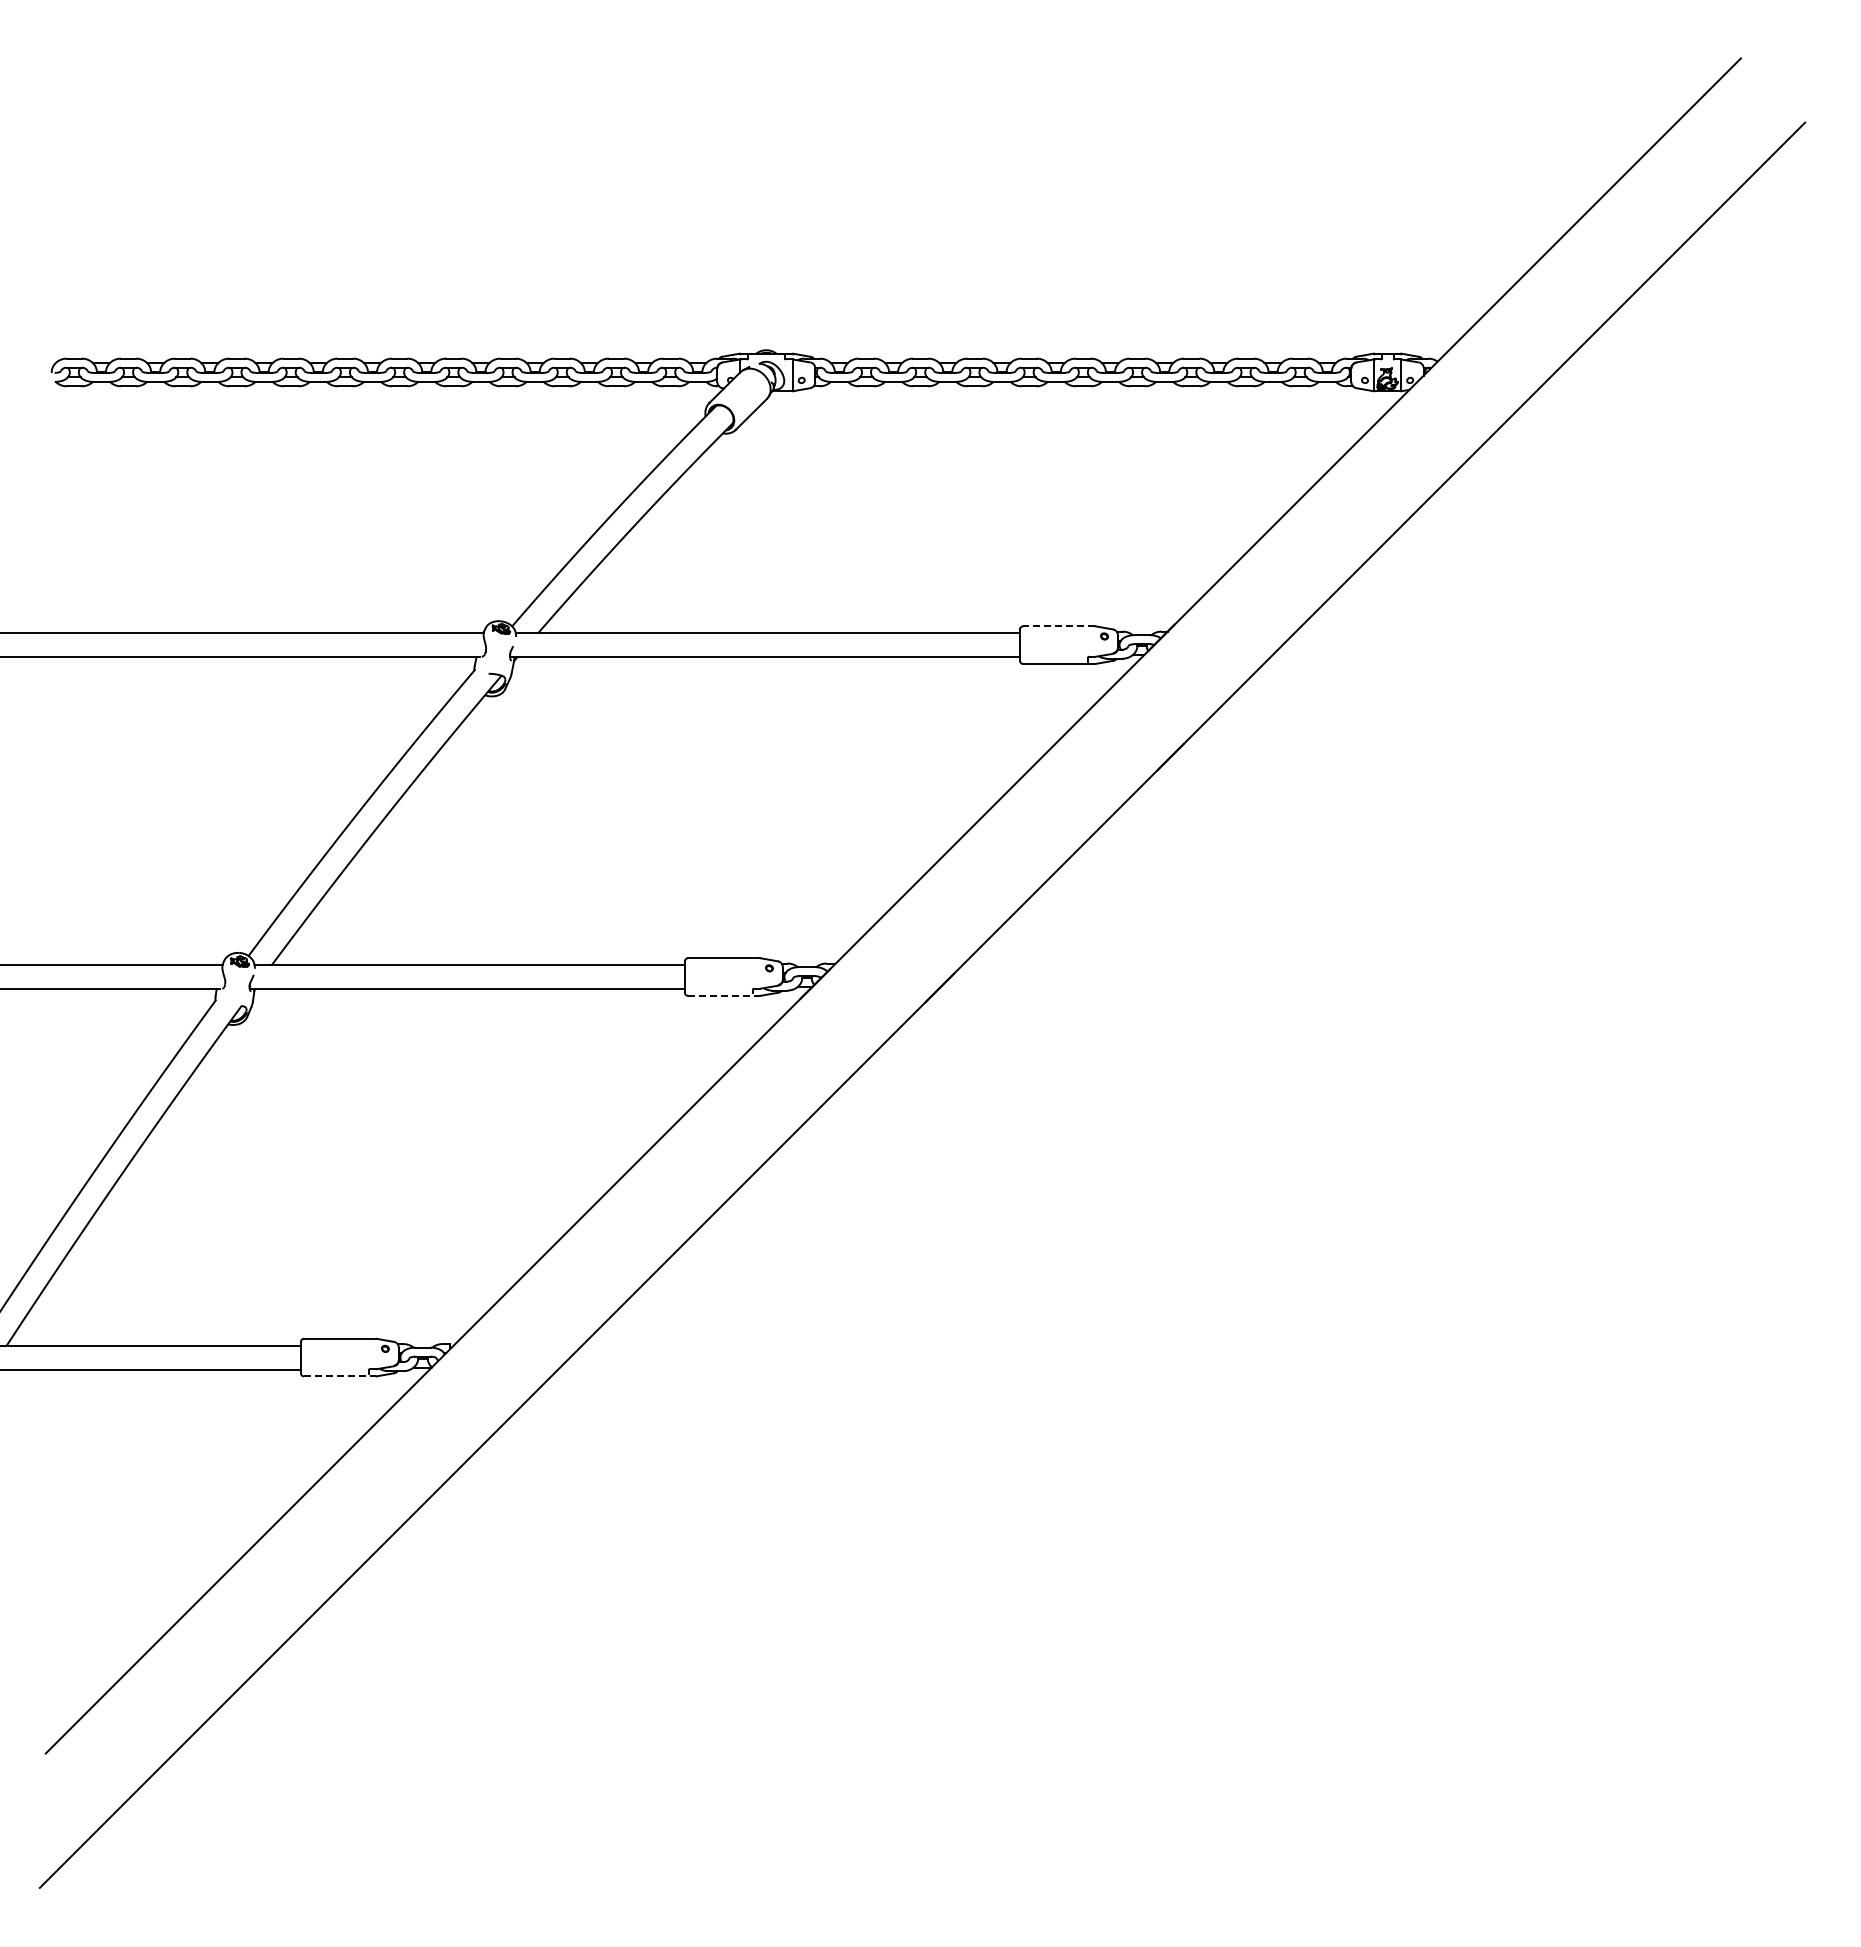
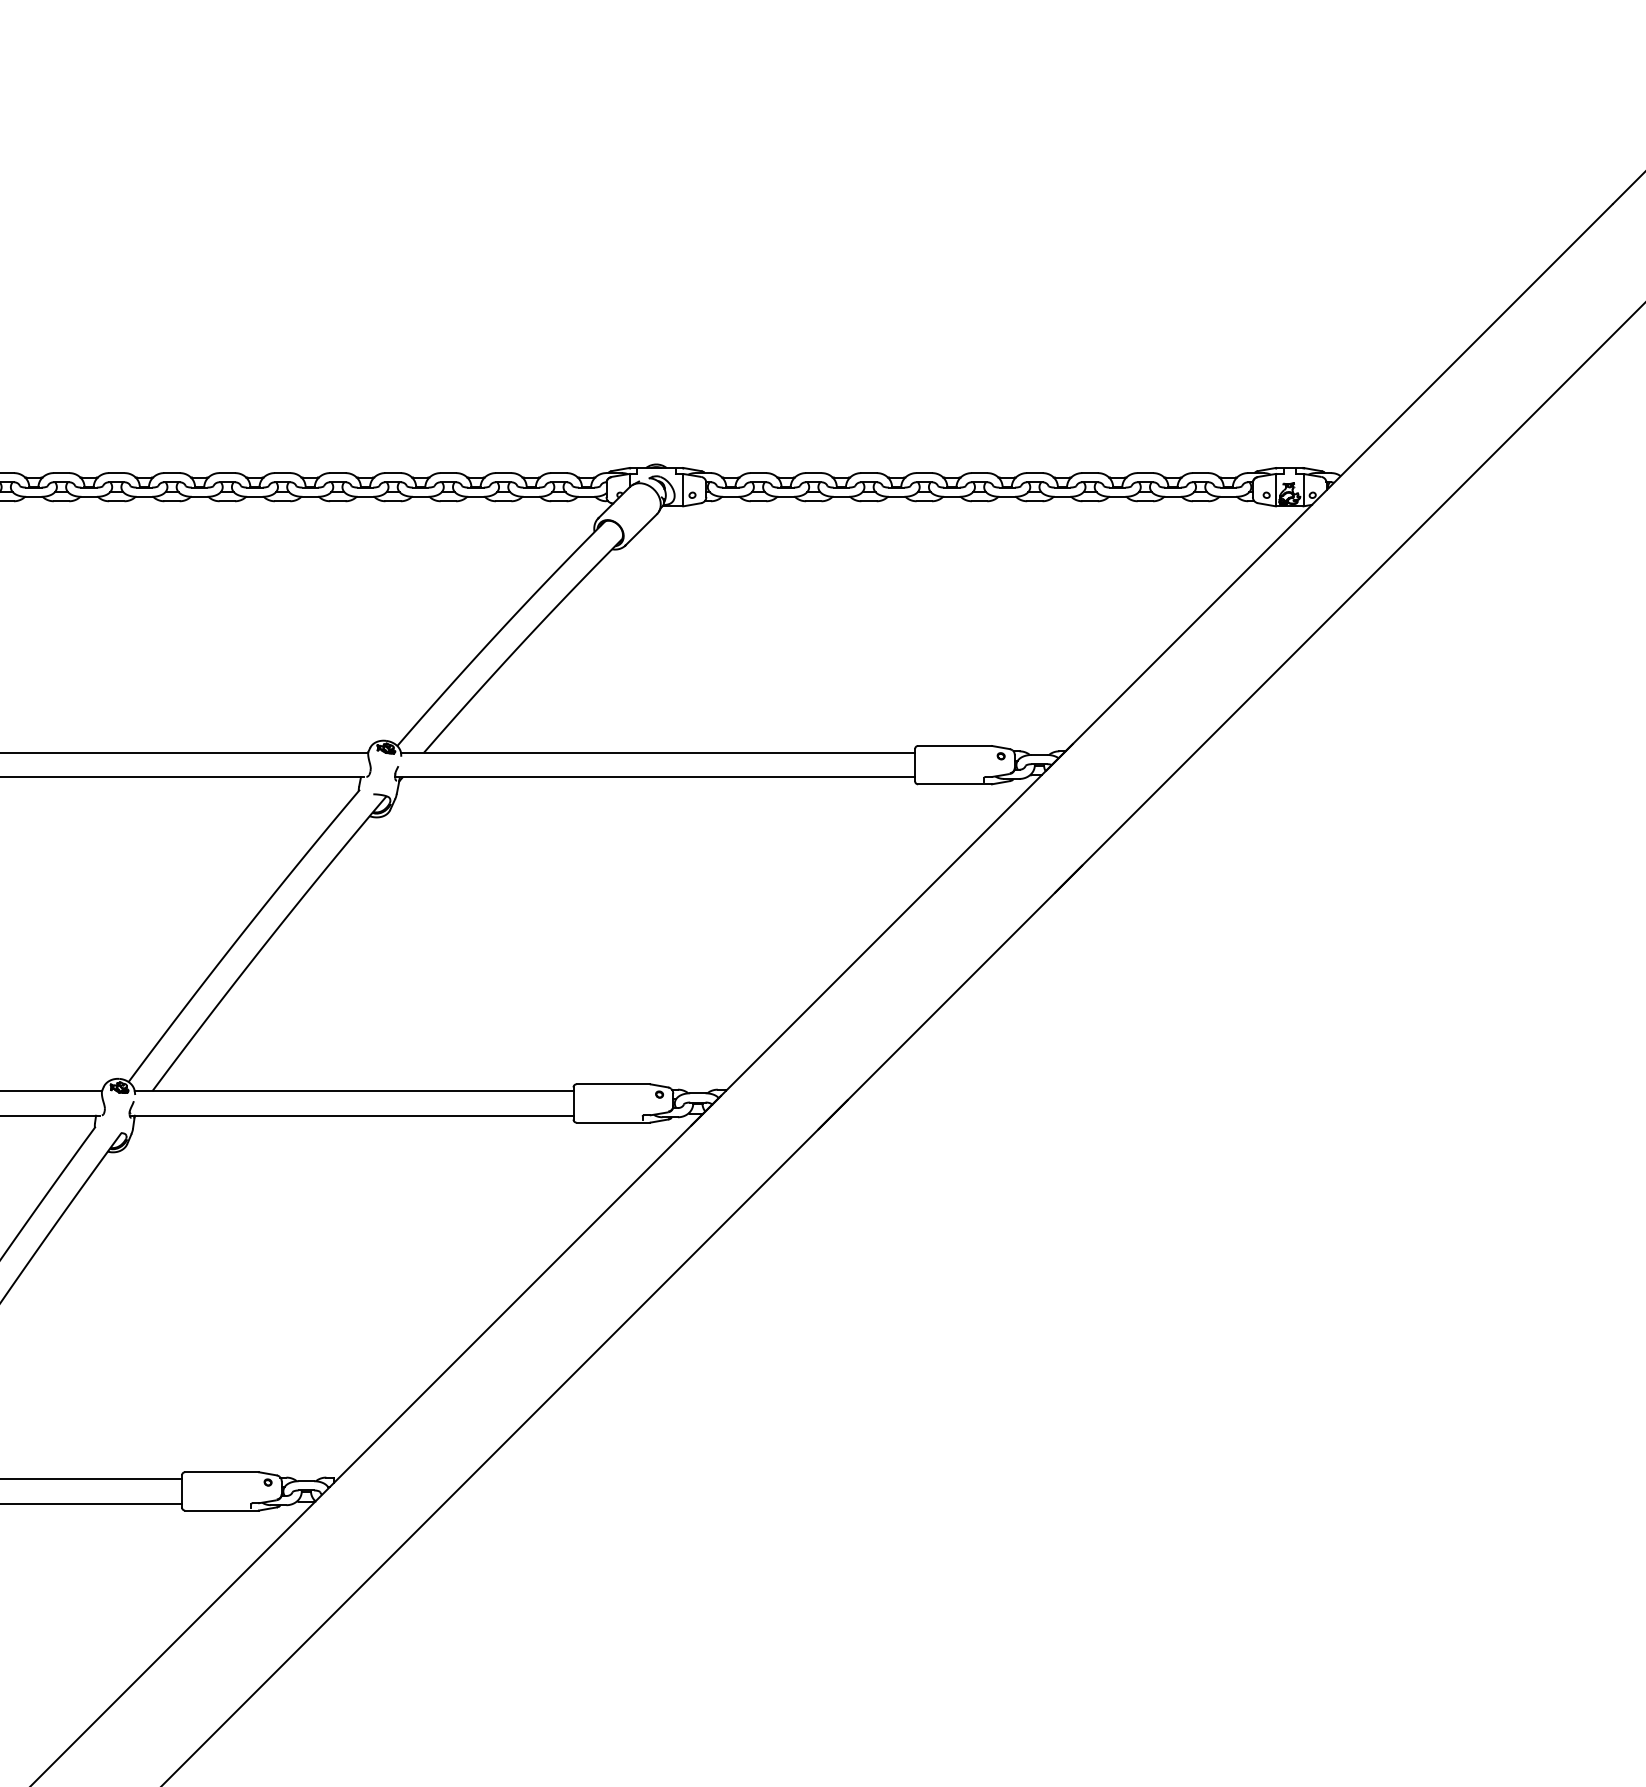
line: (1058, 626) -> (954, 746), dashed -> solid
line: (724, 995) -> (613, 1122), dashed -> solid
line: (340, 1376) -> (222, 1510), dashed -> solid

